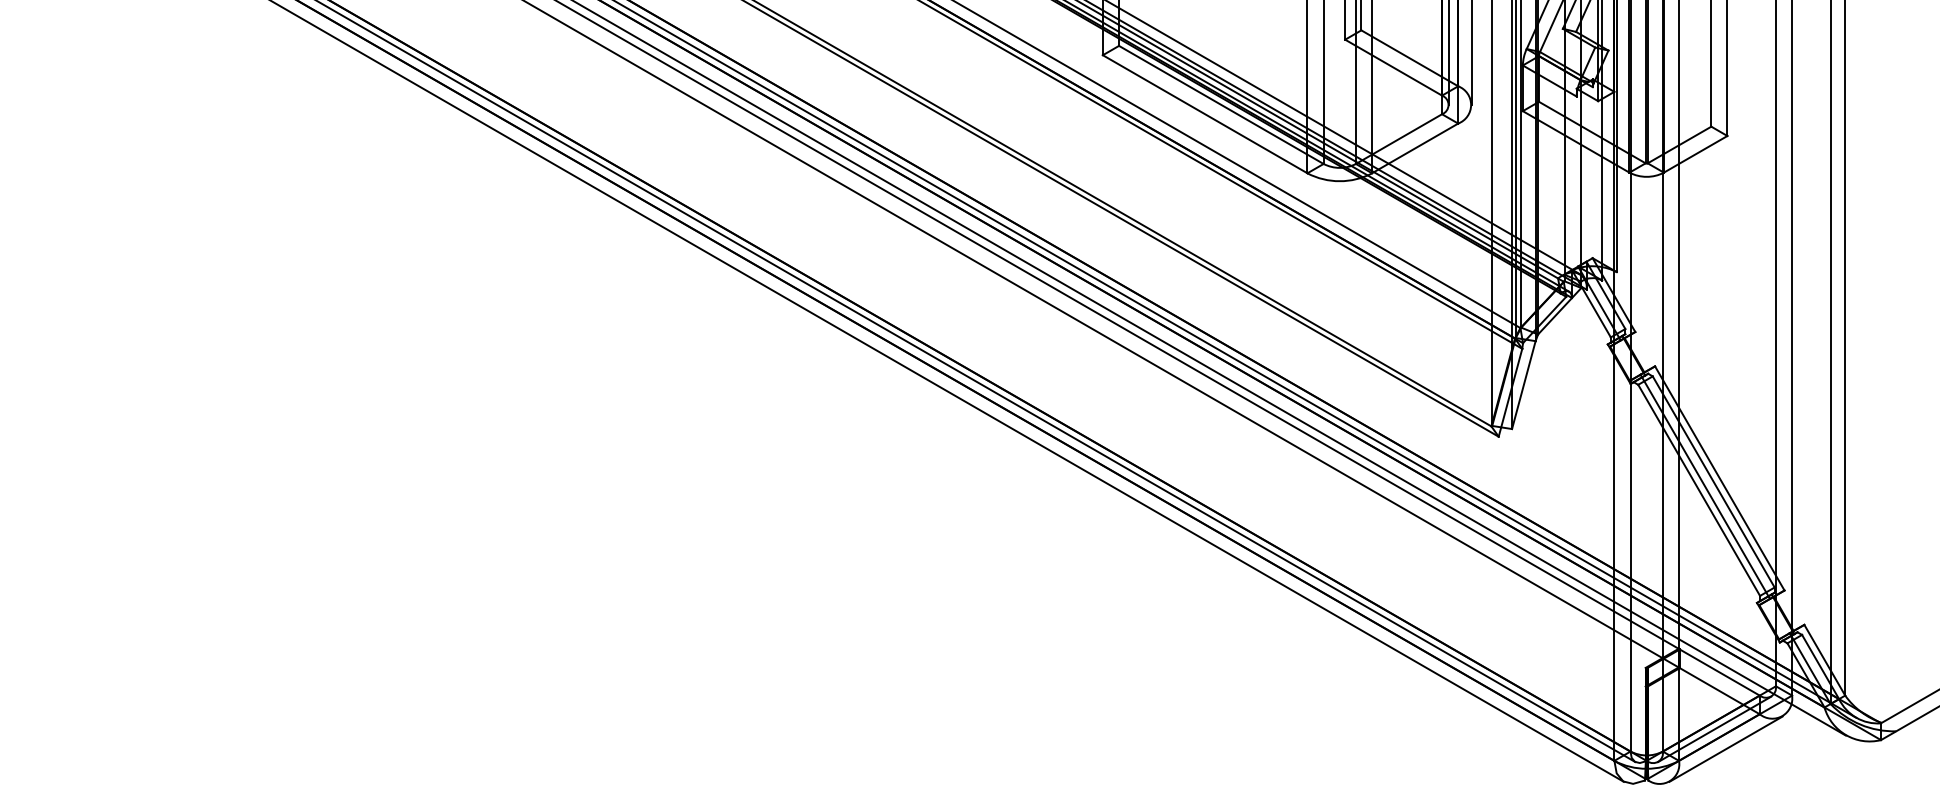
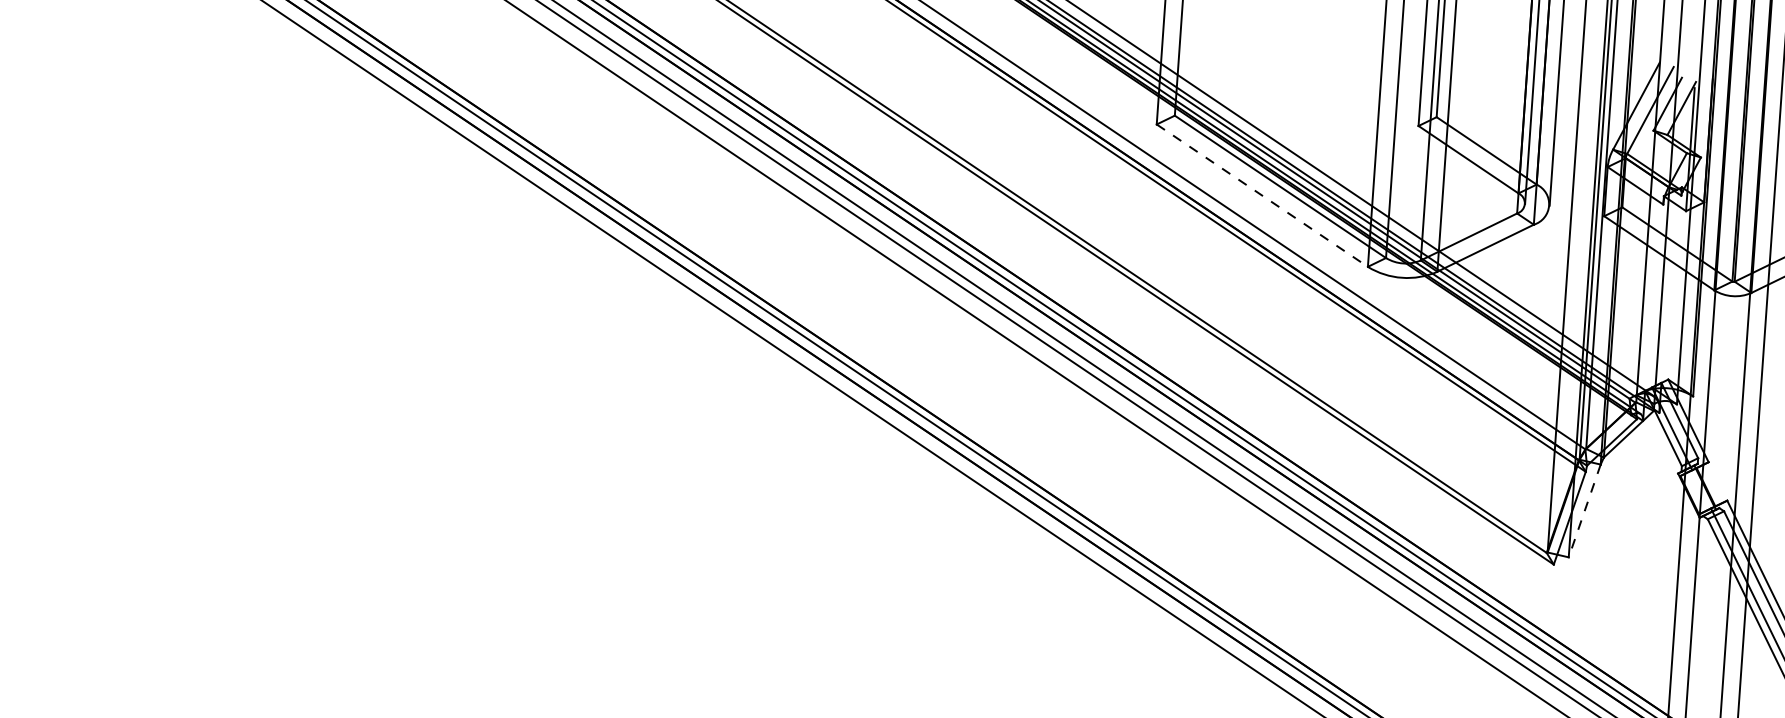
line: (1205, 114) -> (1262, 195), solid -> dashed
line: (1523, 385) -> (1584, 511), solid -> dashed

